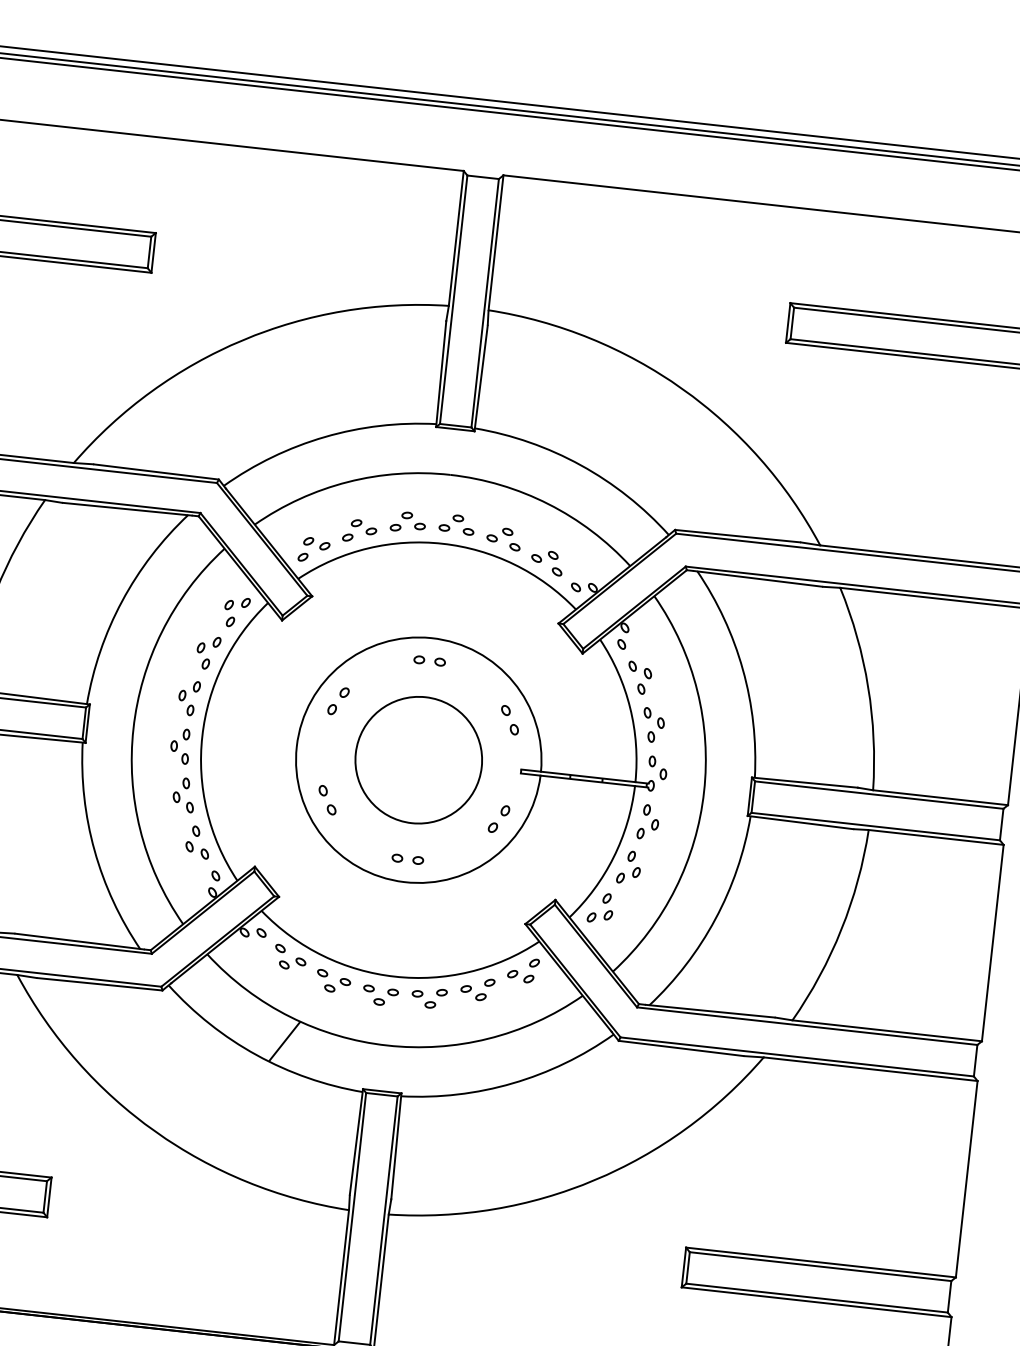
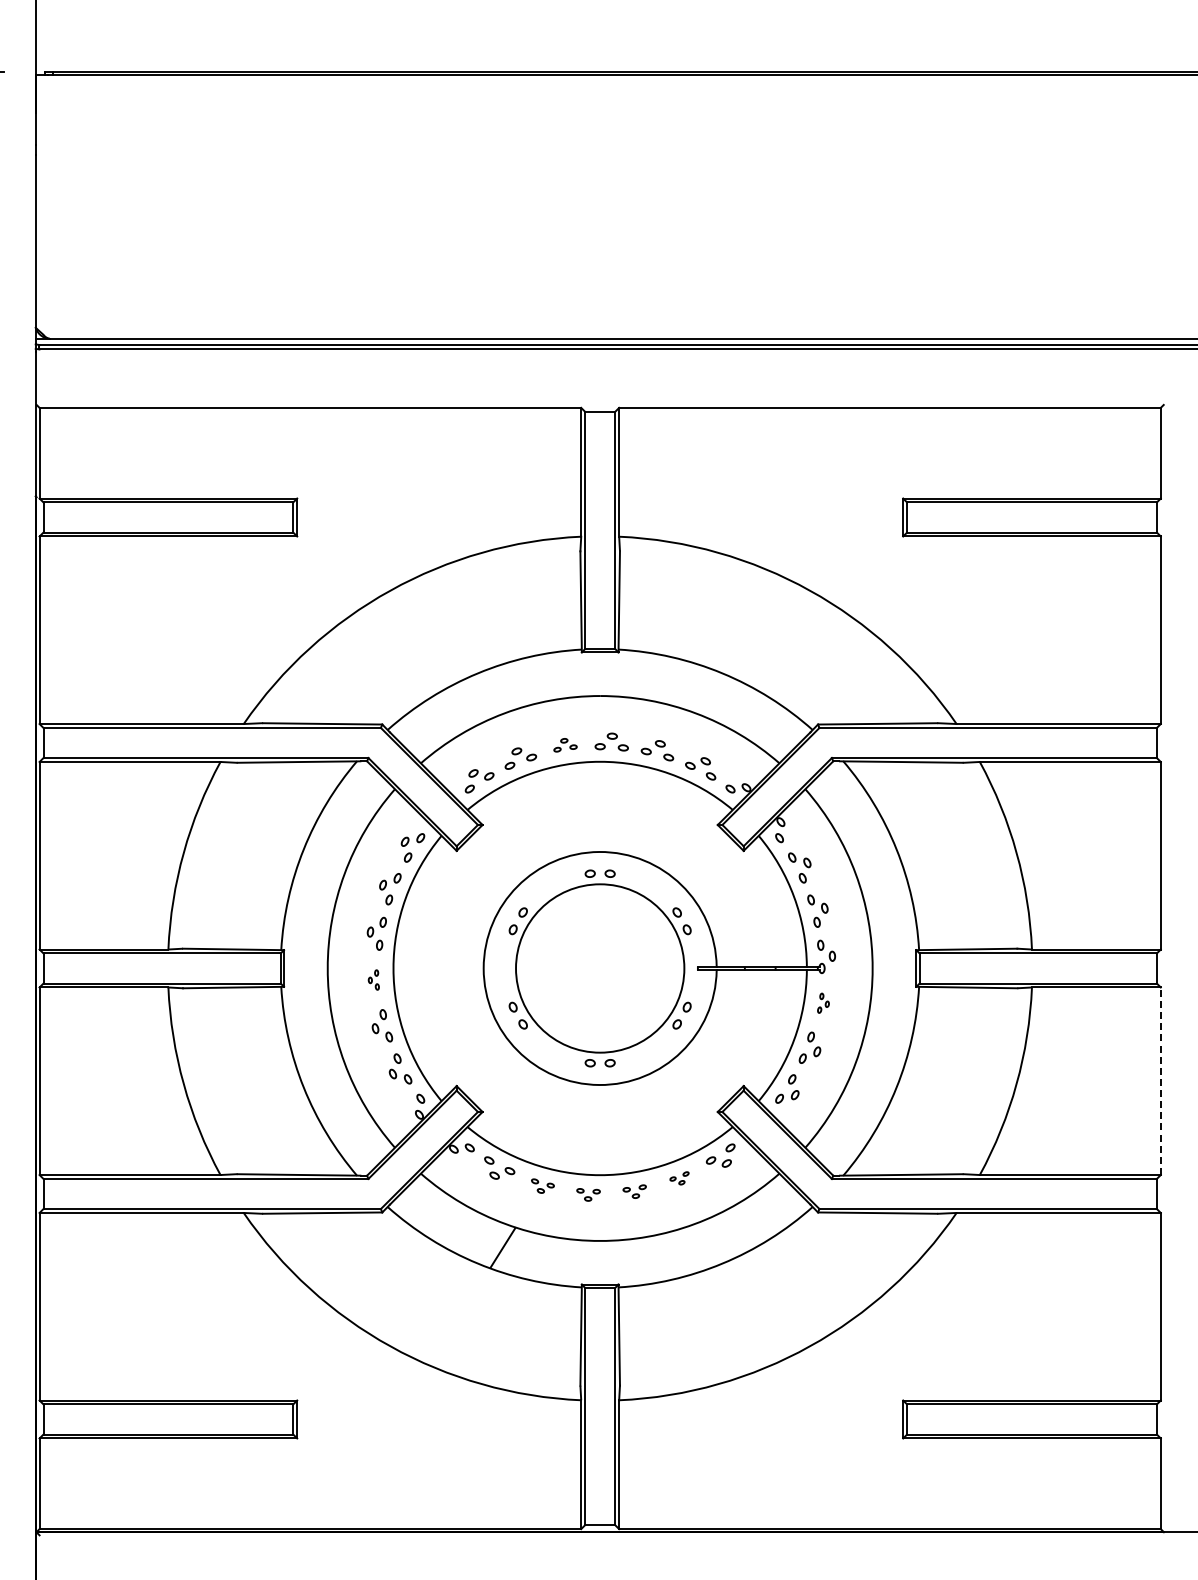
part: (408, 522) -> (565, 745), size x0.7
part: (180, 745) -> (373, 979), size x0.6
circle: (419, 760) -> (600, 968), size x1.4
part: (648, 822) -> (823, 1003), size x0.6
line: (992, 943) -> (1160, 1081), solid -> dashed
part: (333, 980) -> (542, 1185), size x0.7
part: (477, 989) -> (679, 1178), size x0.6
part: (380, 995) -> (588, 1194), size x0.7
part: (428, 997) -> (634, 1191), size x0.7

